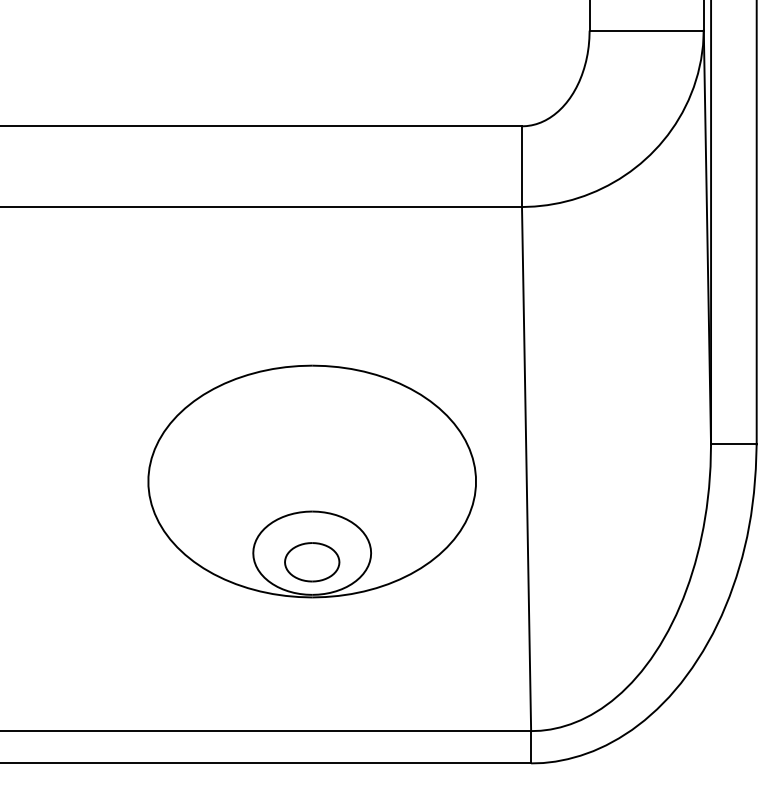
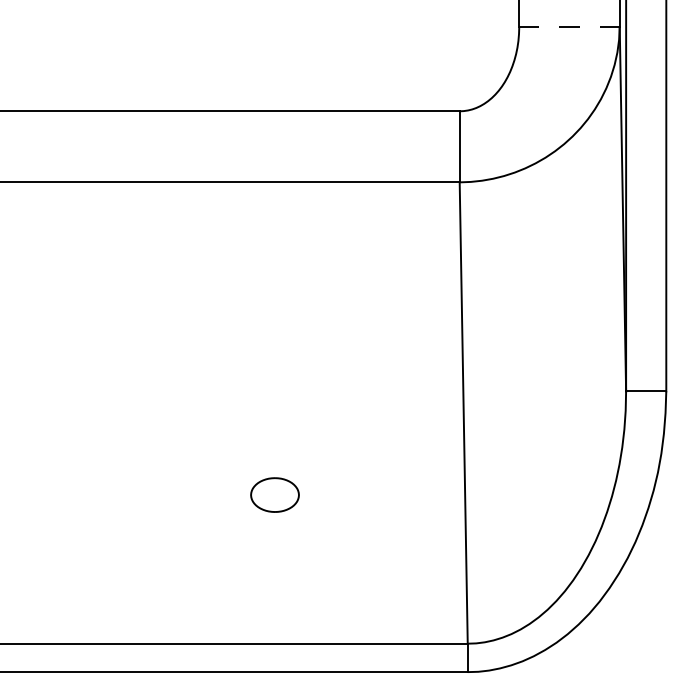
line: (647, 30) -> (570, 26), solid -> dashed
part: (311, 481) -> (274, 423), removed

